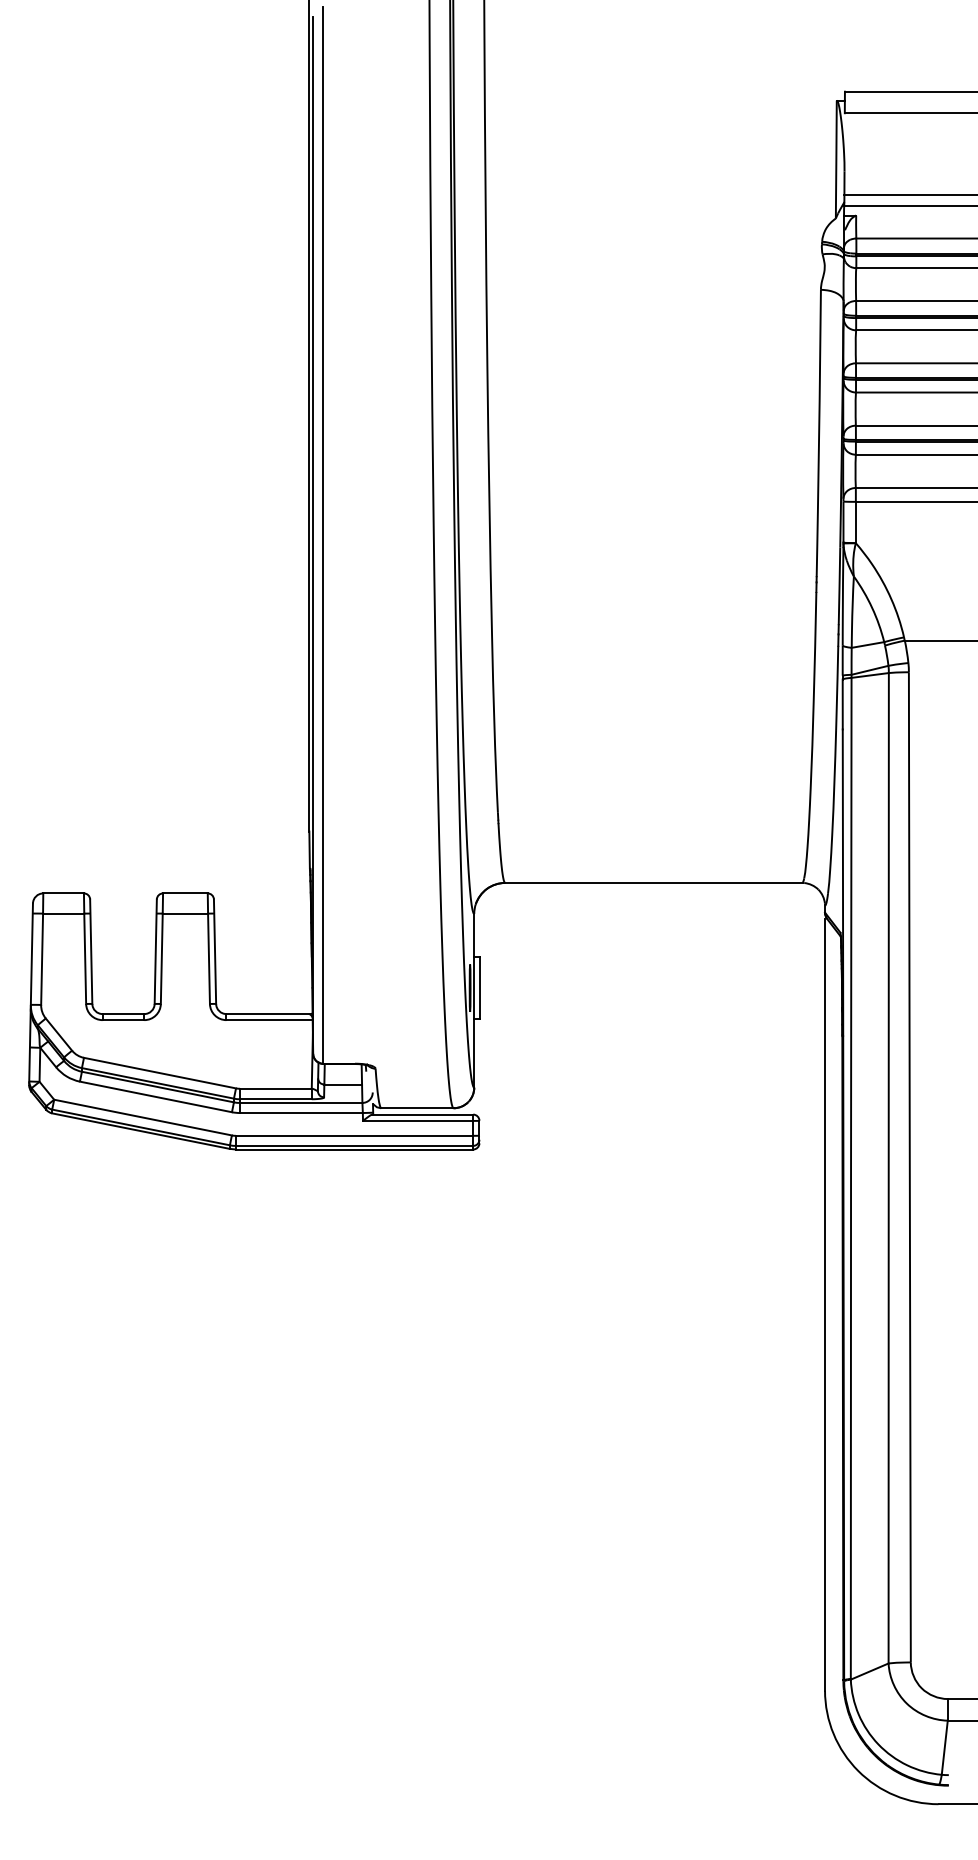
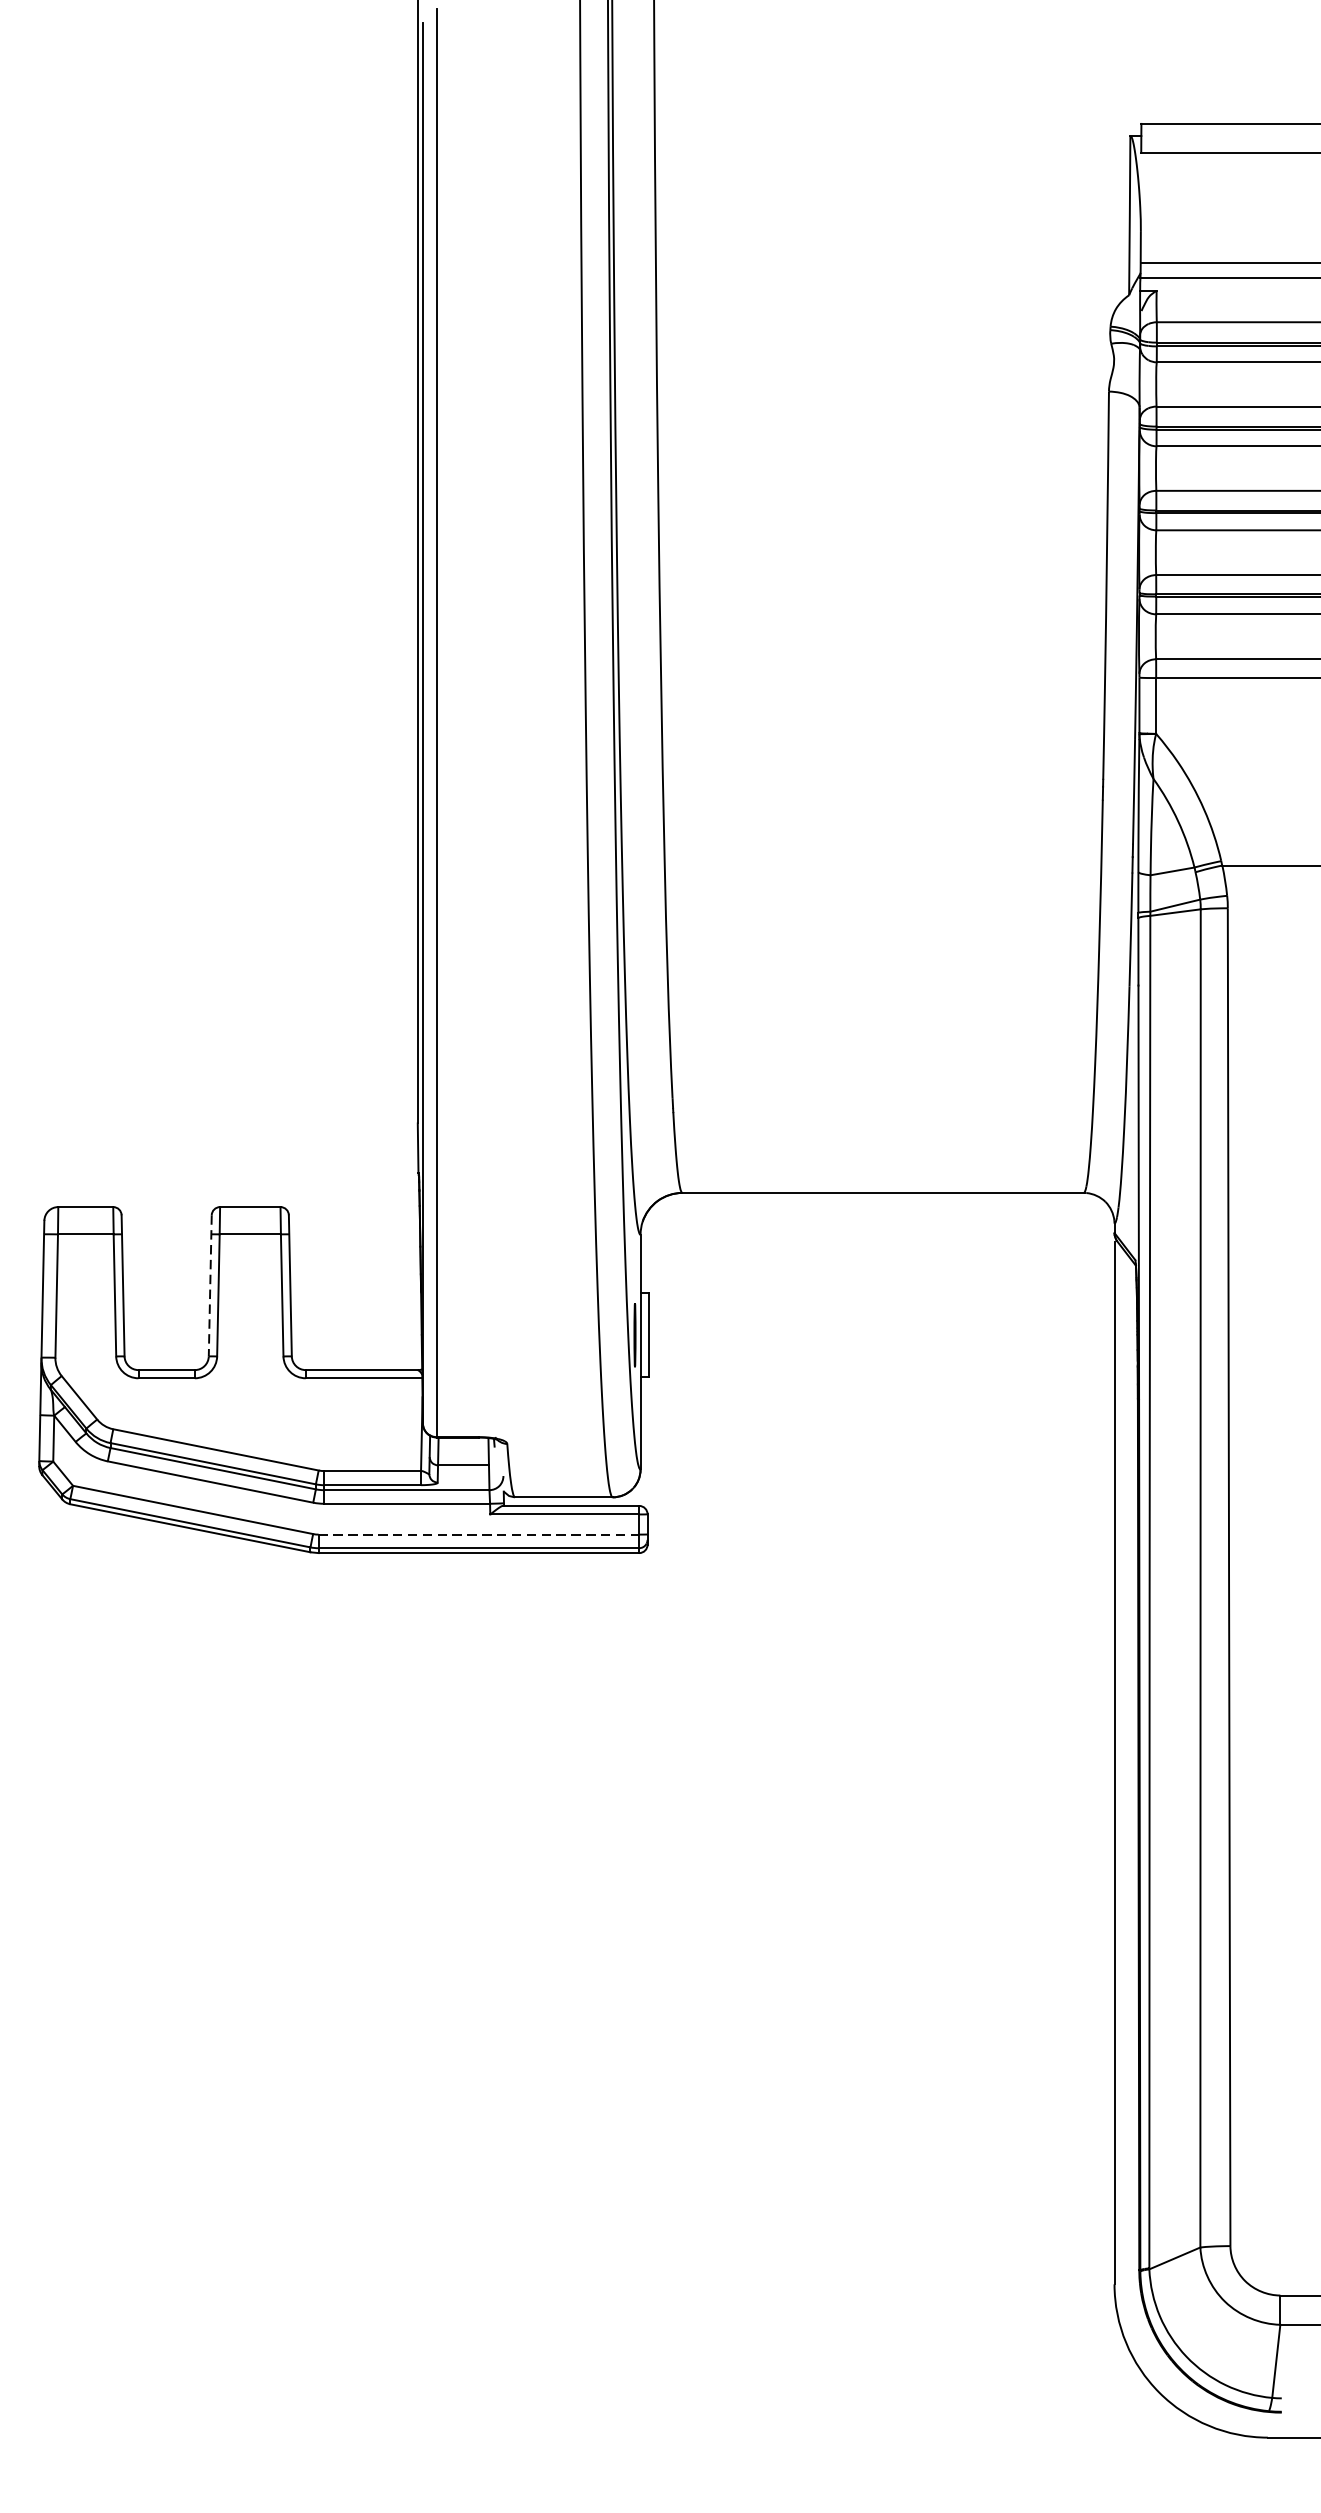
line: (155, 952) -> (209, 1286), solid -> dashed
line: (354, 1135) -> (478, 1534), solid -> dashed

